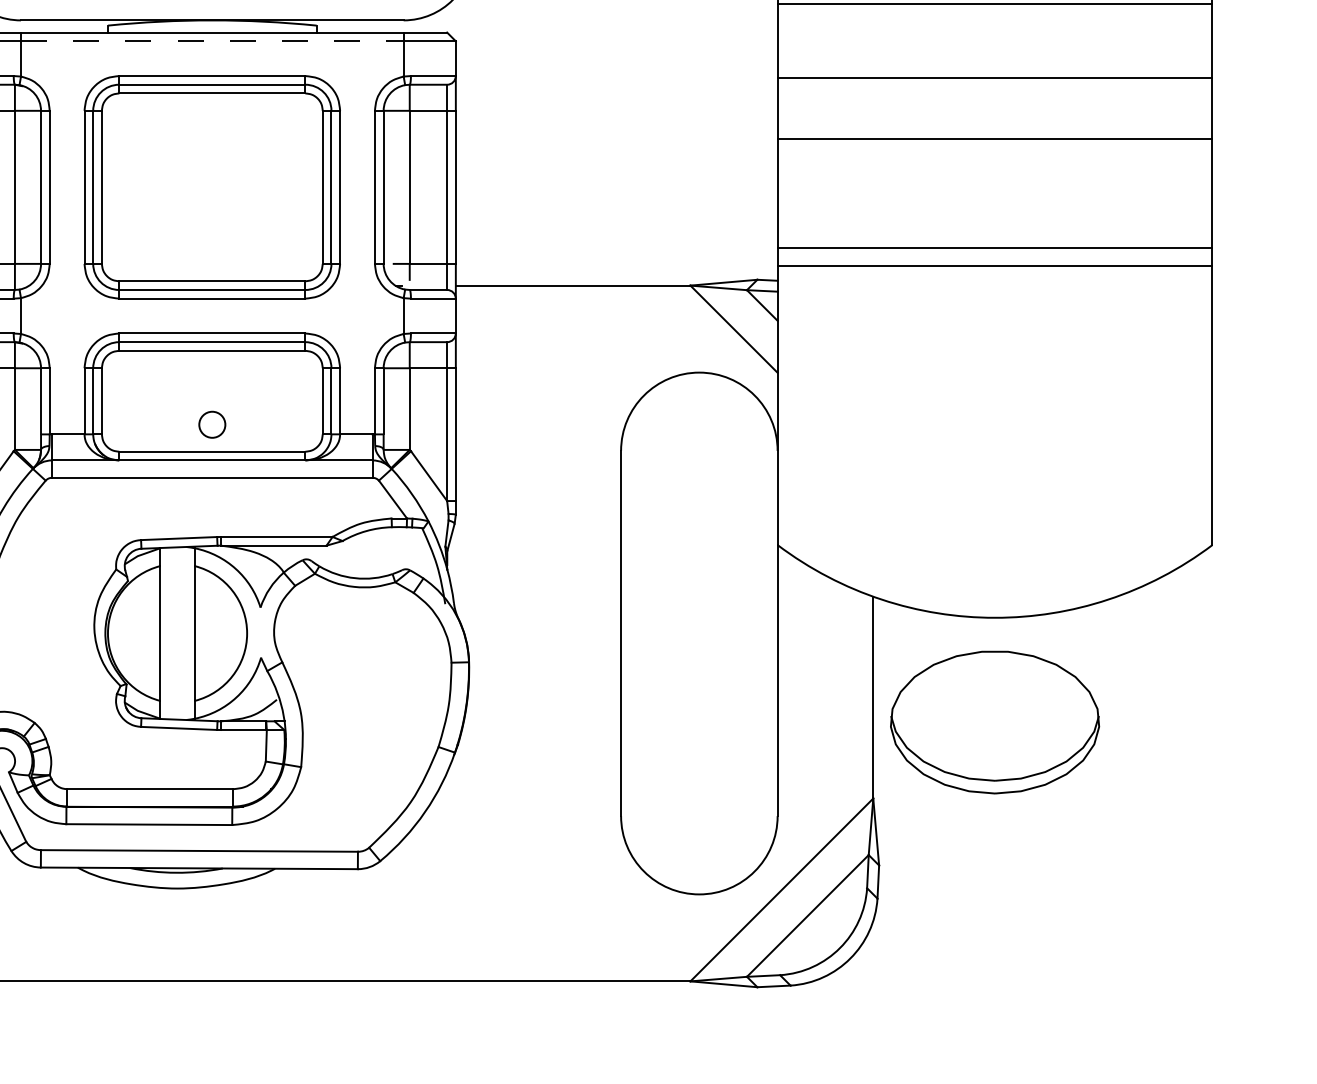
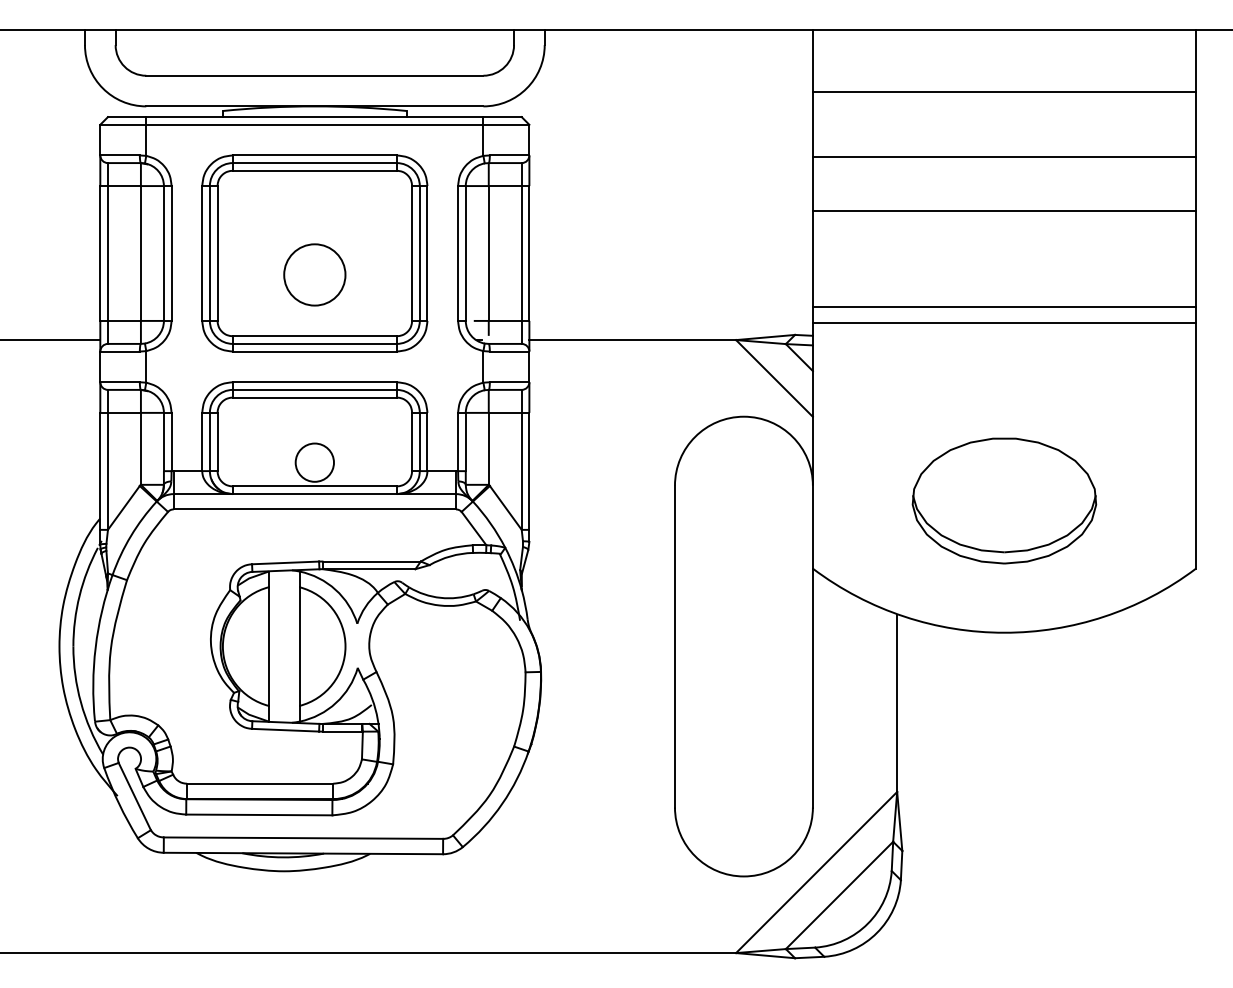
line: (211, 40) -> (314, 124), dashed -> solid
circle: (211, 211) -> (314, 274), added
circle: (211, 424) -> (314, 462), size x1.67
part: (995, 721) -> (1004, 500), moved

